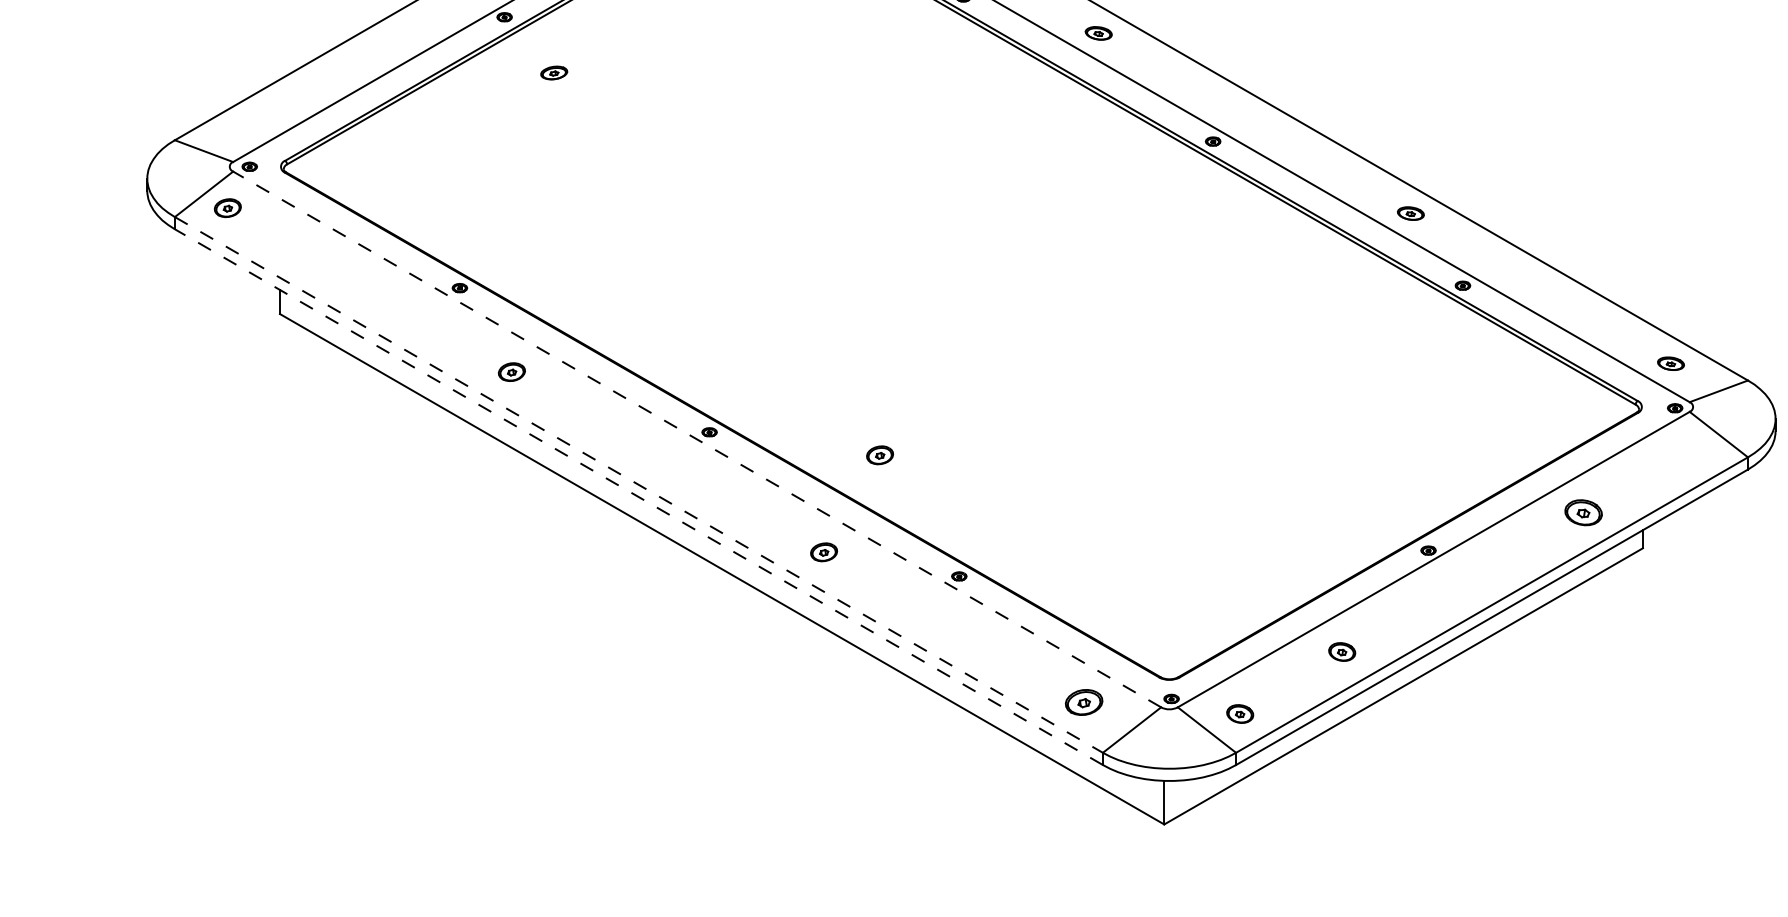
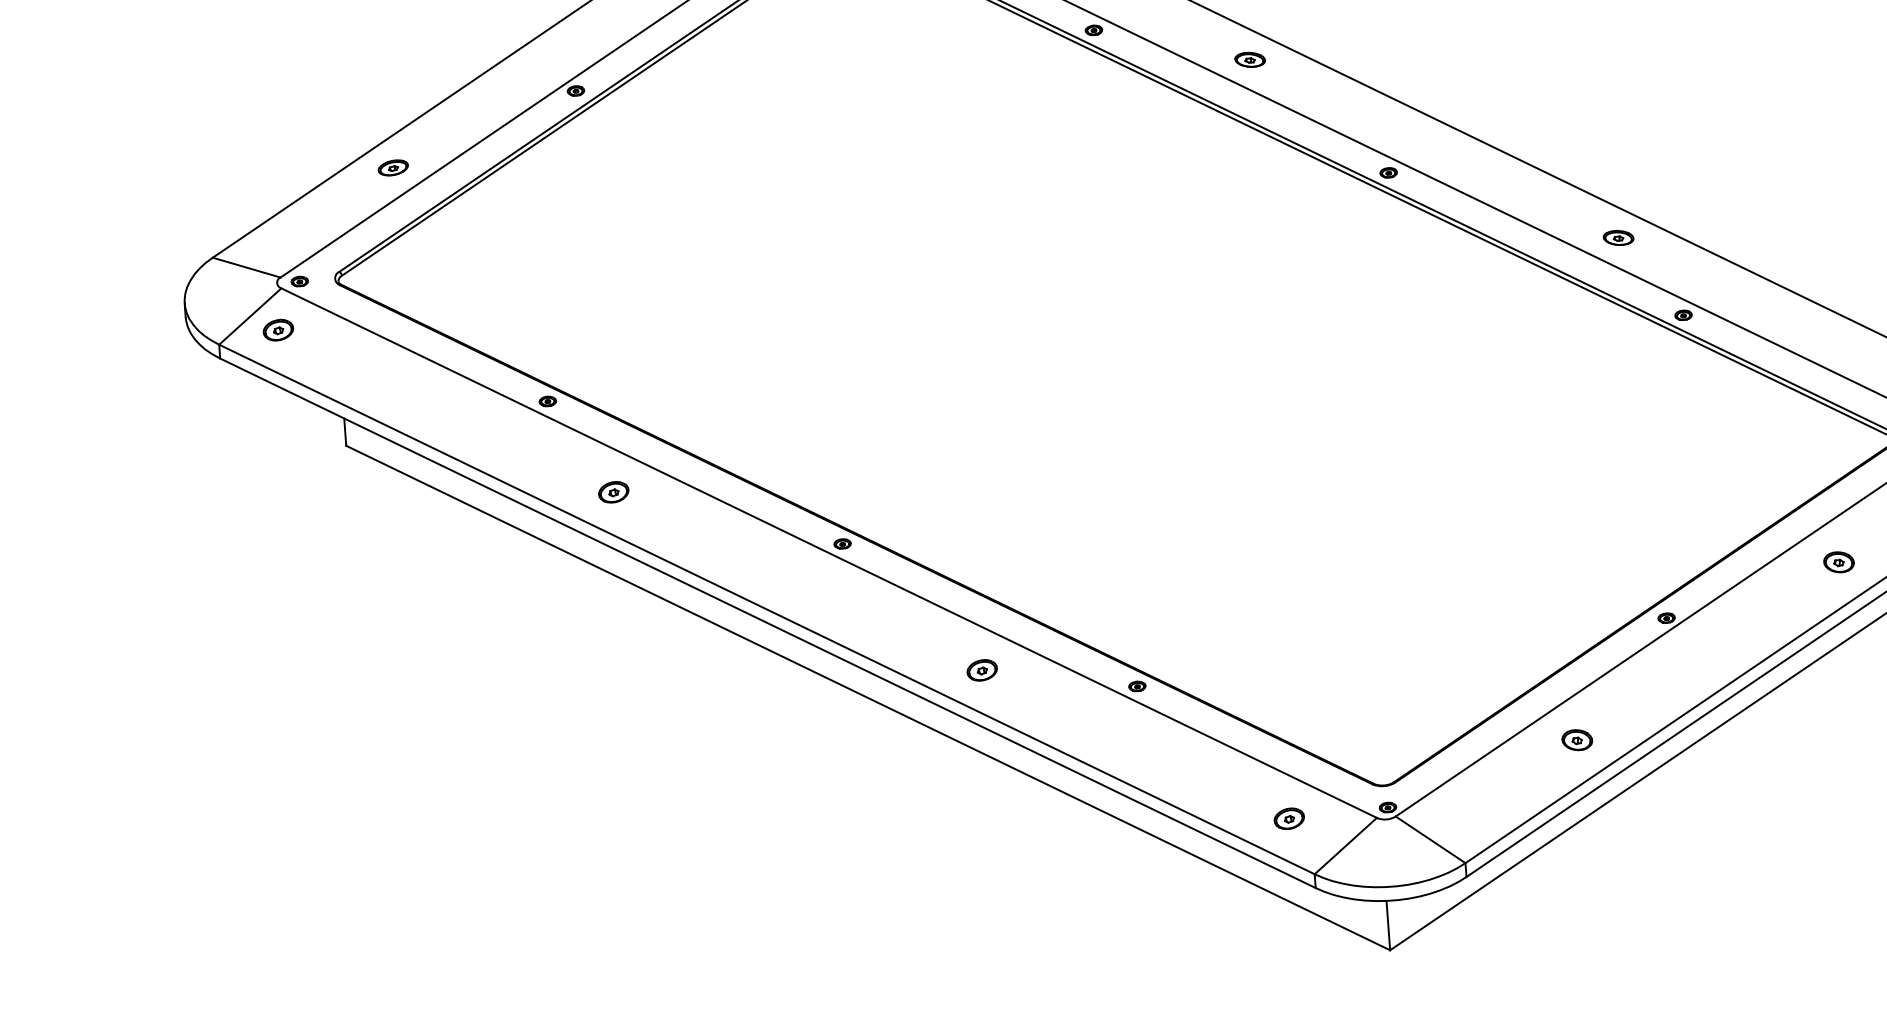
part: (554, 72) -> (393, 167), moved
line: (697, 439) -> (829, 553), dashed -> solid
part: (880, 455) -> (1038, 556), removed
line: (638, 484) -> (766, 609), dashed -> solid
line: (638, 497) -> (767, 623), dashed -> solid
part: (1583, 512) -> (1838, 562), size x0.71
part: (1084, 702) -> (1289, 818), size x0.71
part: (1240, 713) -> (1467, 818), removed

